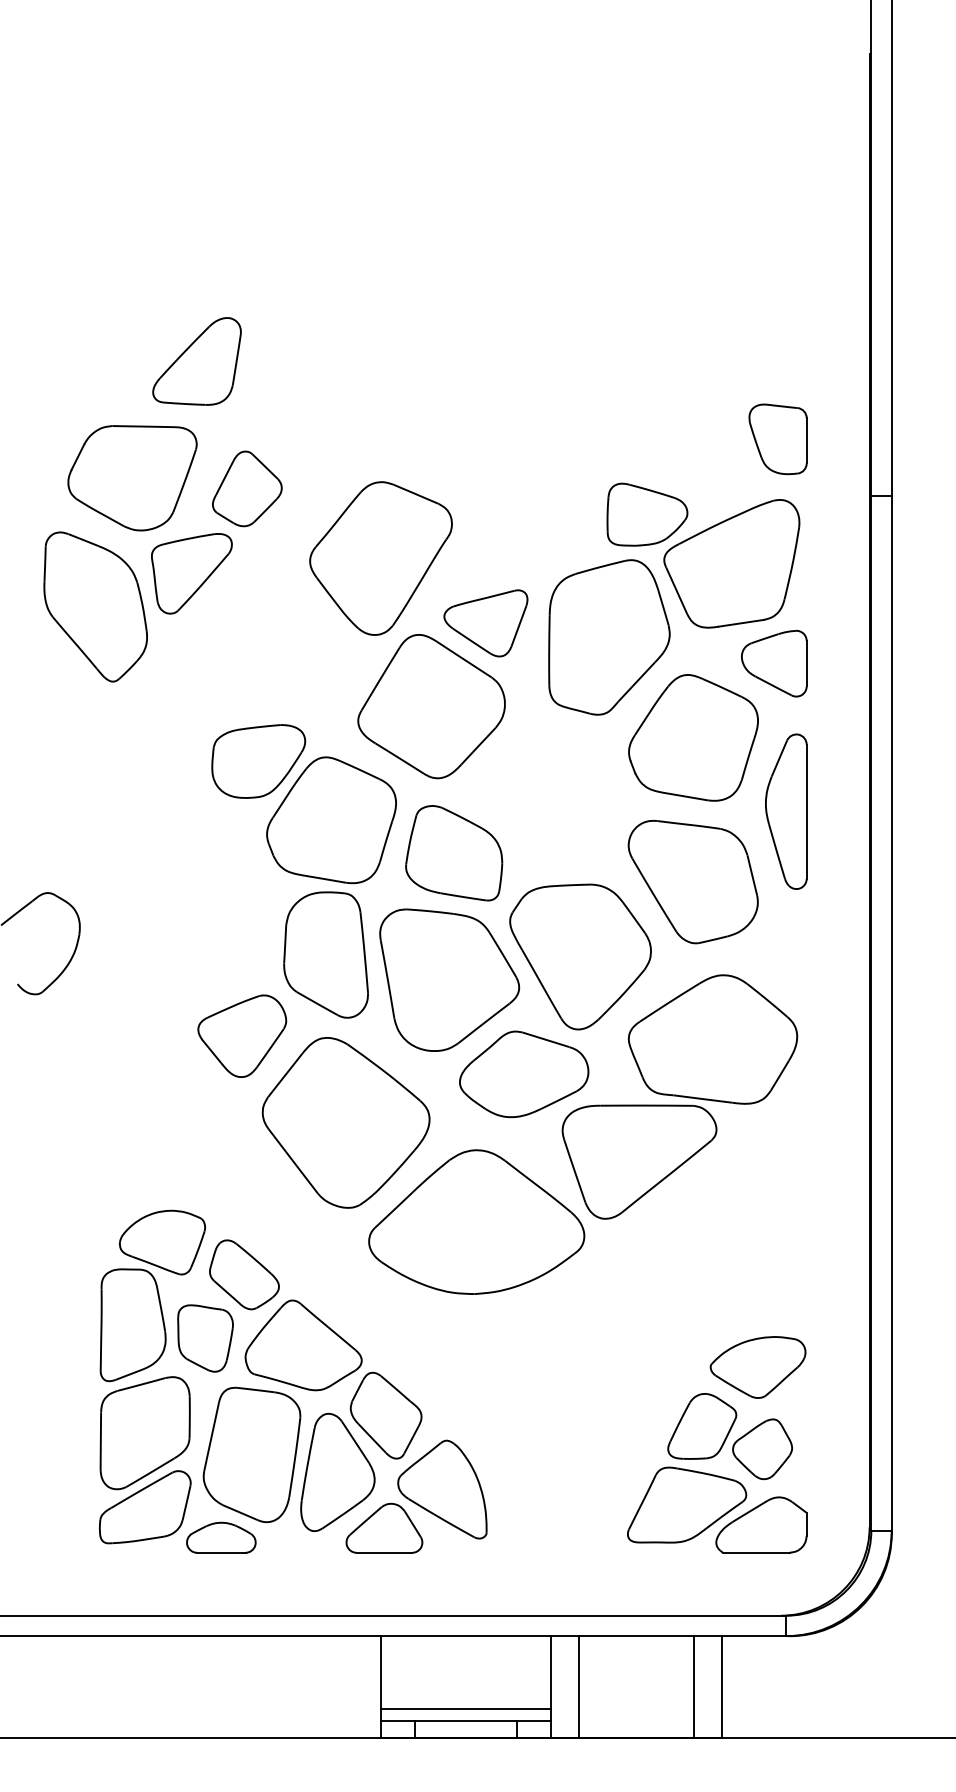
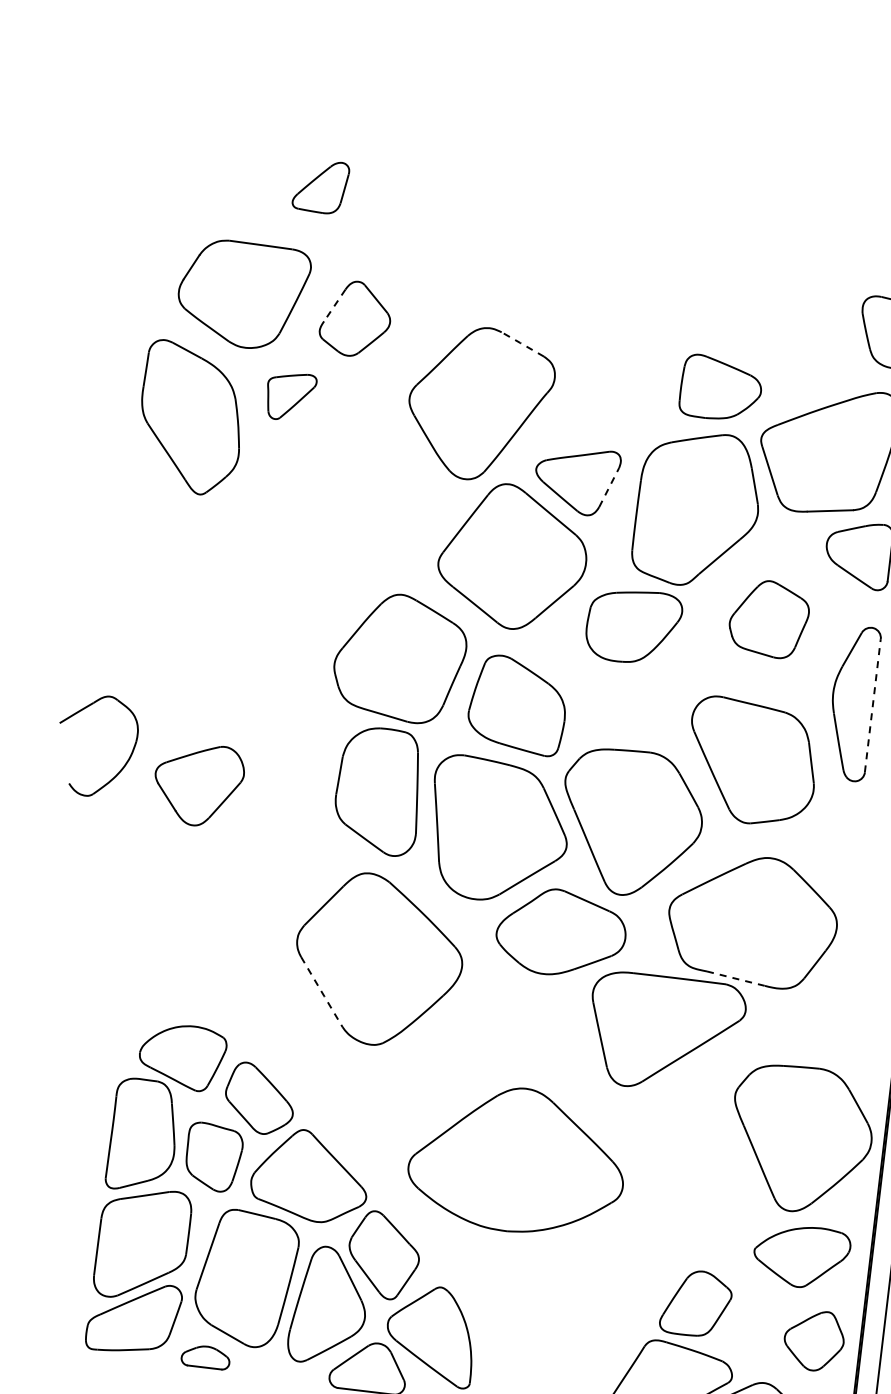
part: (196, 361) -> (320, 186), size x0.6
line: (224, 478) -> (334, 306), solid -> dashed
line: (415, 493) -> (522, 343), solid -> dashed
part: (647, 514) -> (721, 388), moved
part: (191, 573) -> (290, 396), size x0.6
line: (519, 625) -> (609, 486), solid -> dashed
part: (693, 737) -> (769, 618), size x0.6
part: (258, 761) -> (633, 626), moved
line: (806, 811) -> (872, 705), solid -> dashed
part: (242, 1035) -> (198, 784), moved
line: (703, 1099) -> (736, 979), solid -> dashed
line: (293, 1162) -> (321, 993), solid -> dashed
part: (476, 1221) -> (517, 1159), moved
part: (786, 1250) -> (800, 1138), added
part: (757, 1367) -> (800, 1256), moved
part: (762, 1449) -> (814, 1340), moved
part: (221, 1537) -> (206, 1356), size x0.7

